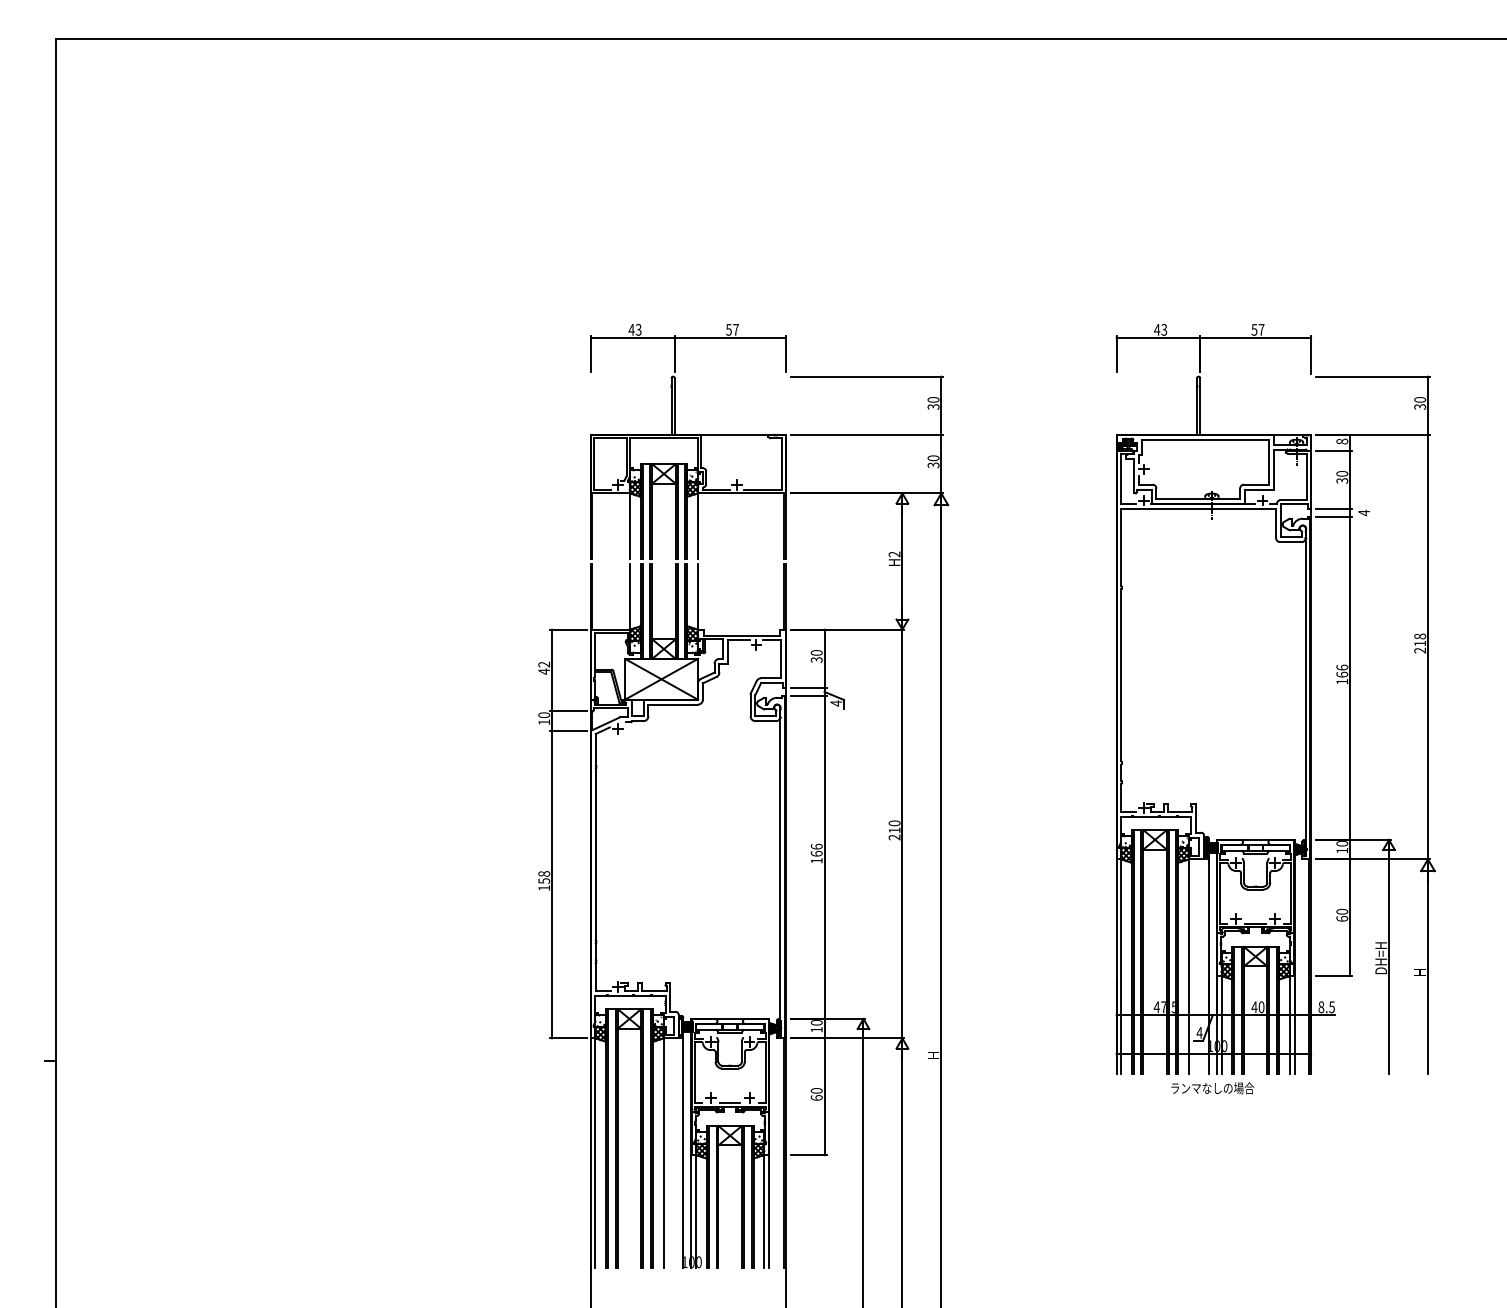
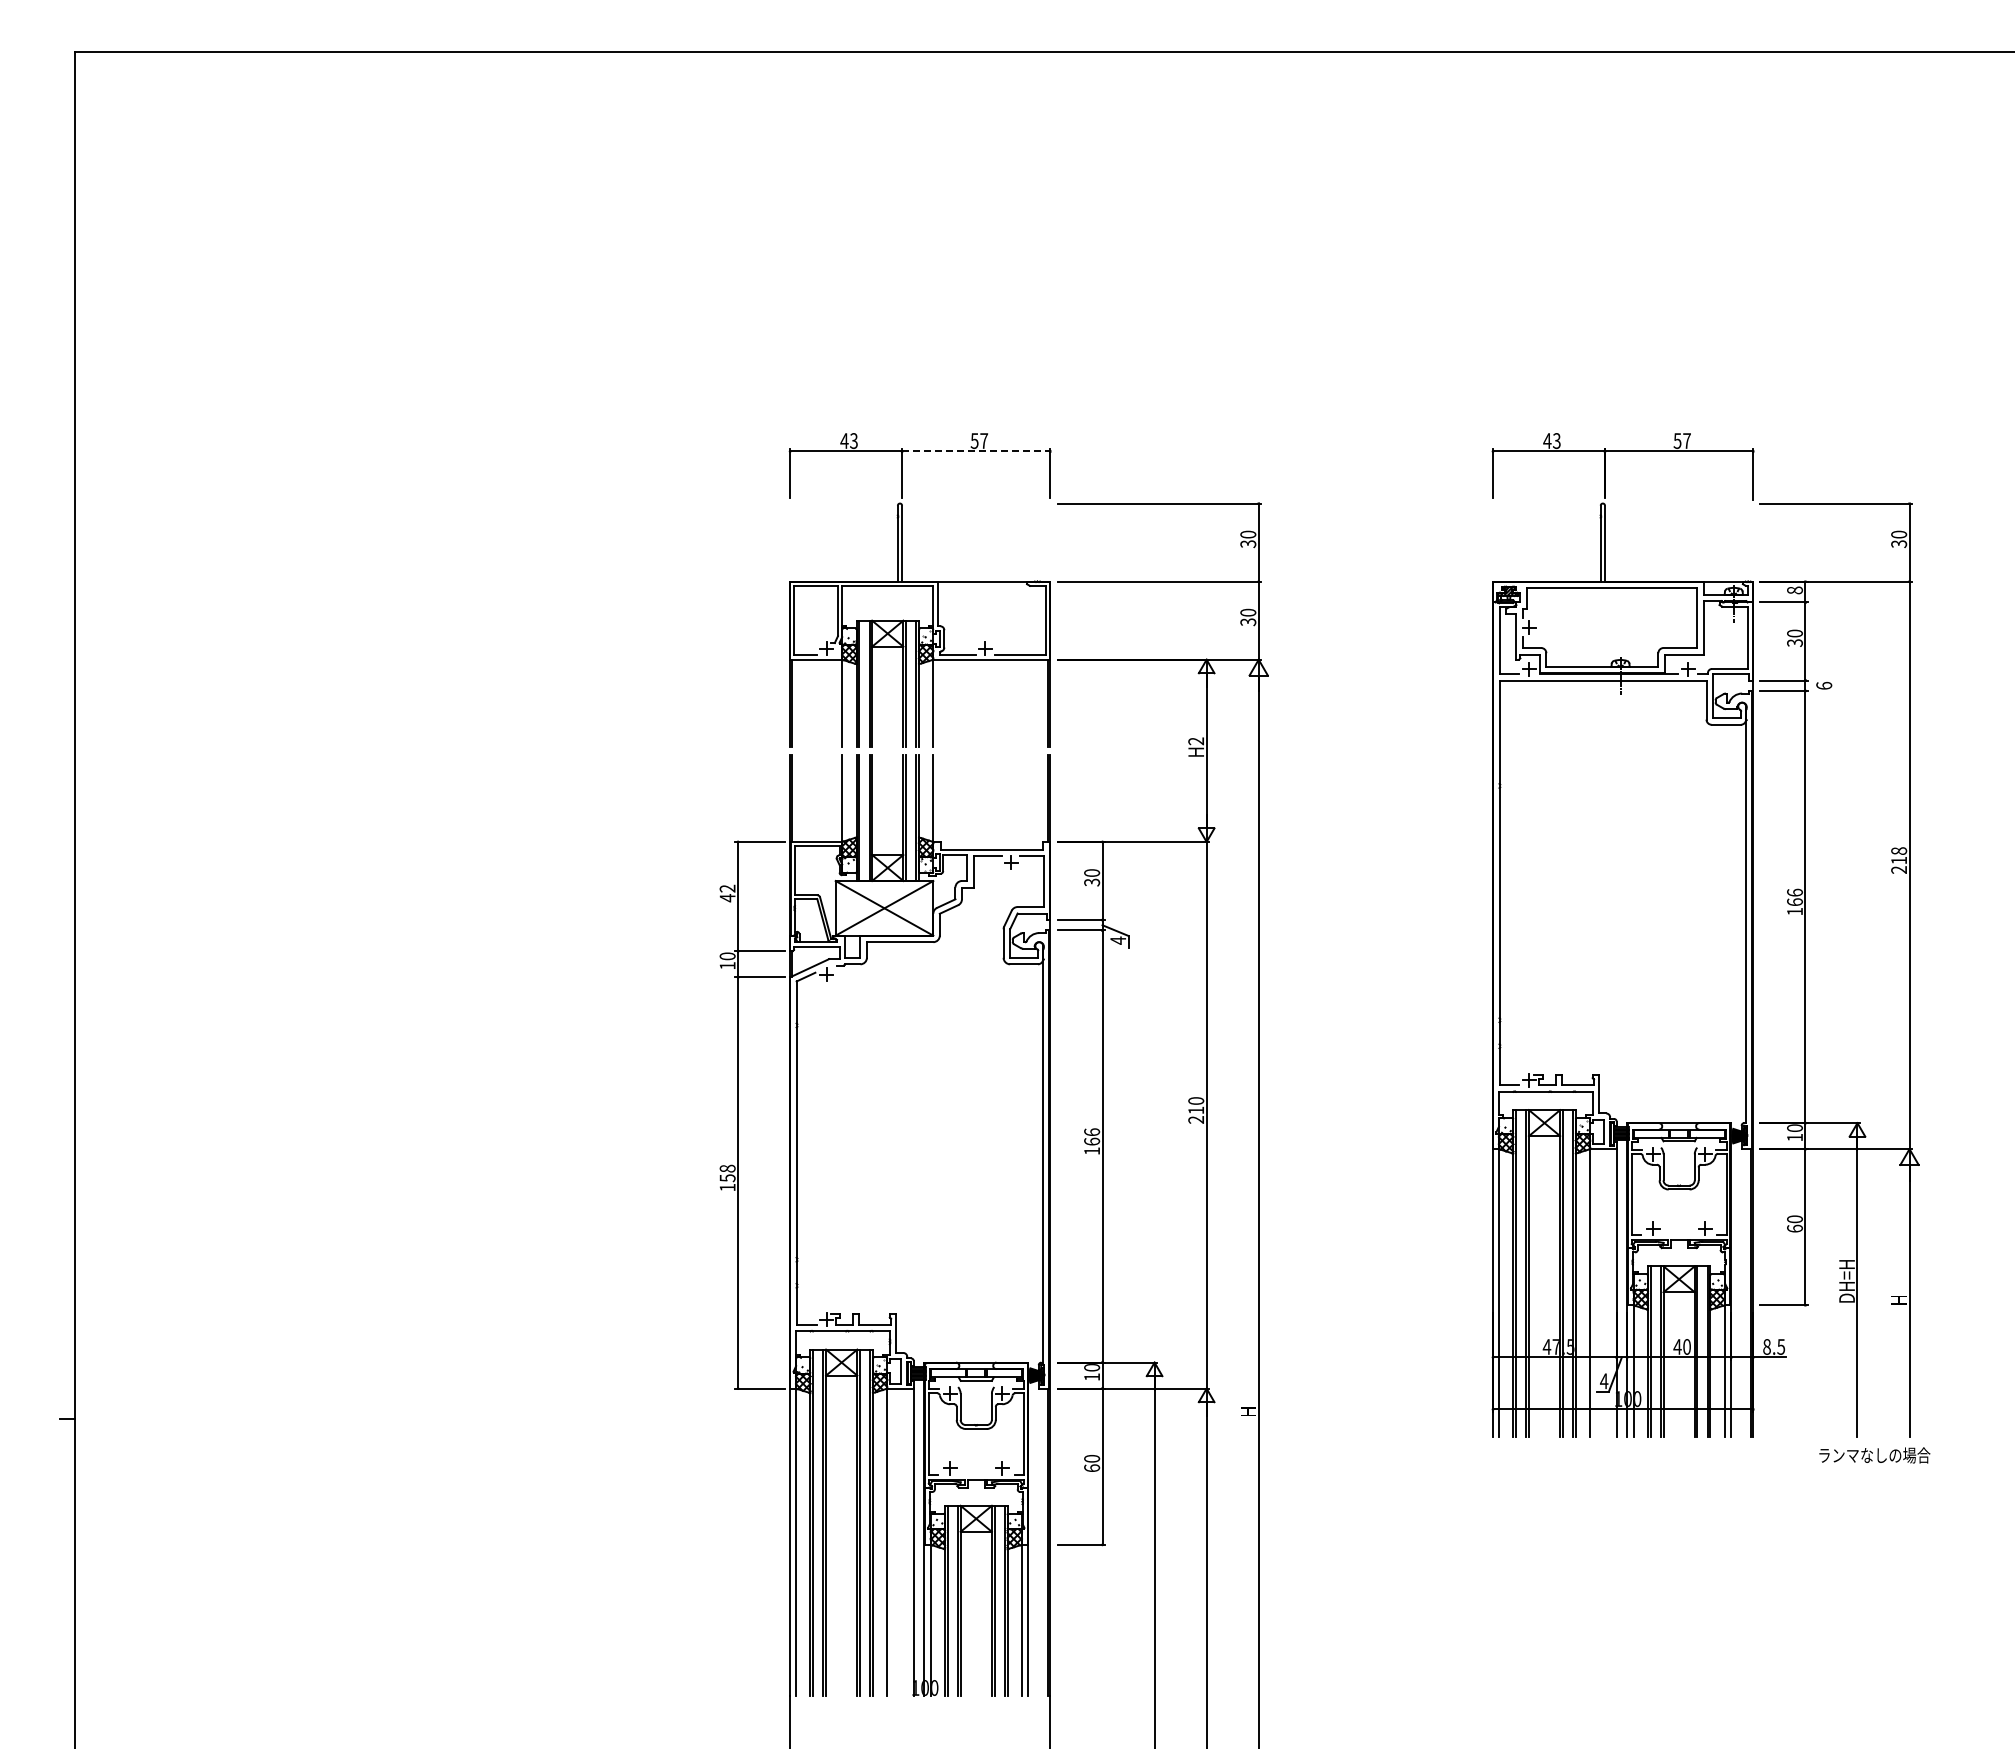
line: (730, 337) -> (976, 451), solid -> dashed
text: (1364, 512) -> (1824, 685), 4 -> 6
line: (1255, 923) -> (1678, 1235), removed
text: (1212, 1088) -> (1874, 1455), moved
line: (730, 1102) -> (976, 1474), removed

